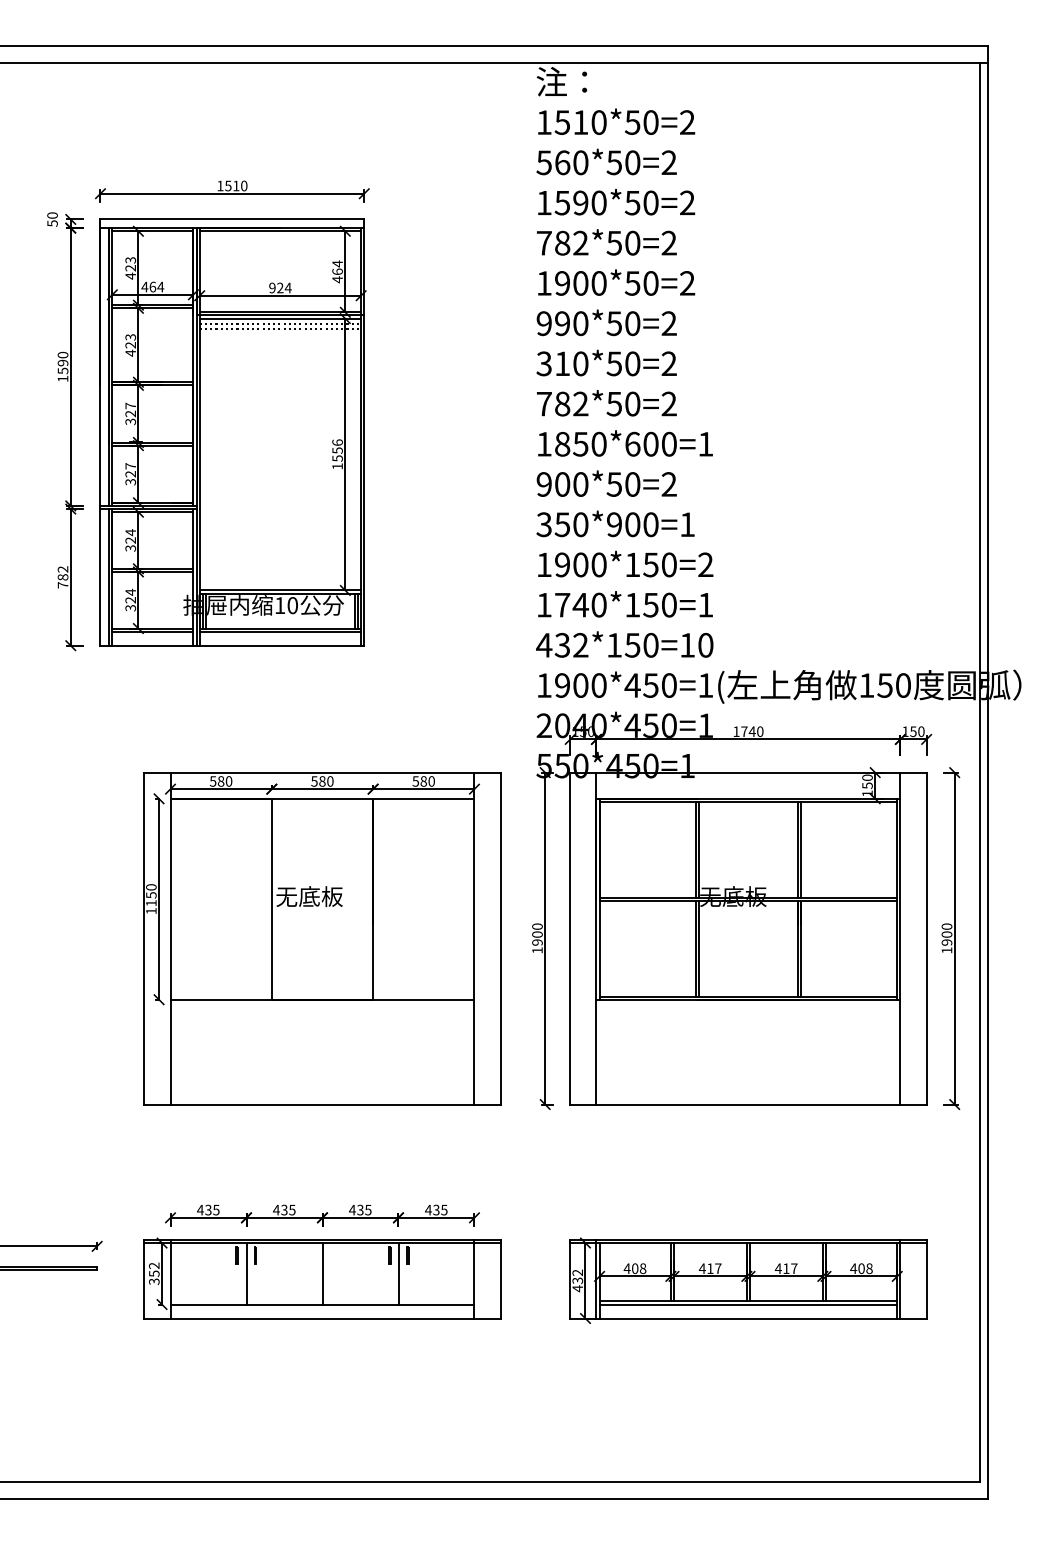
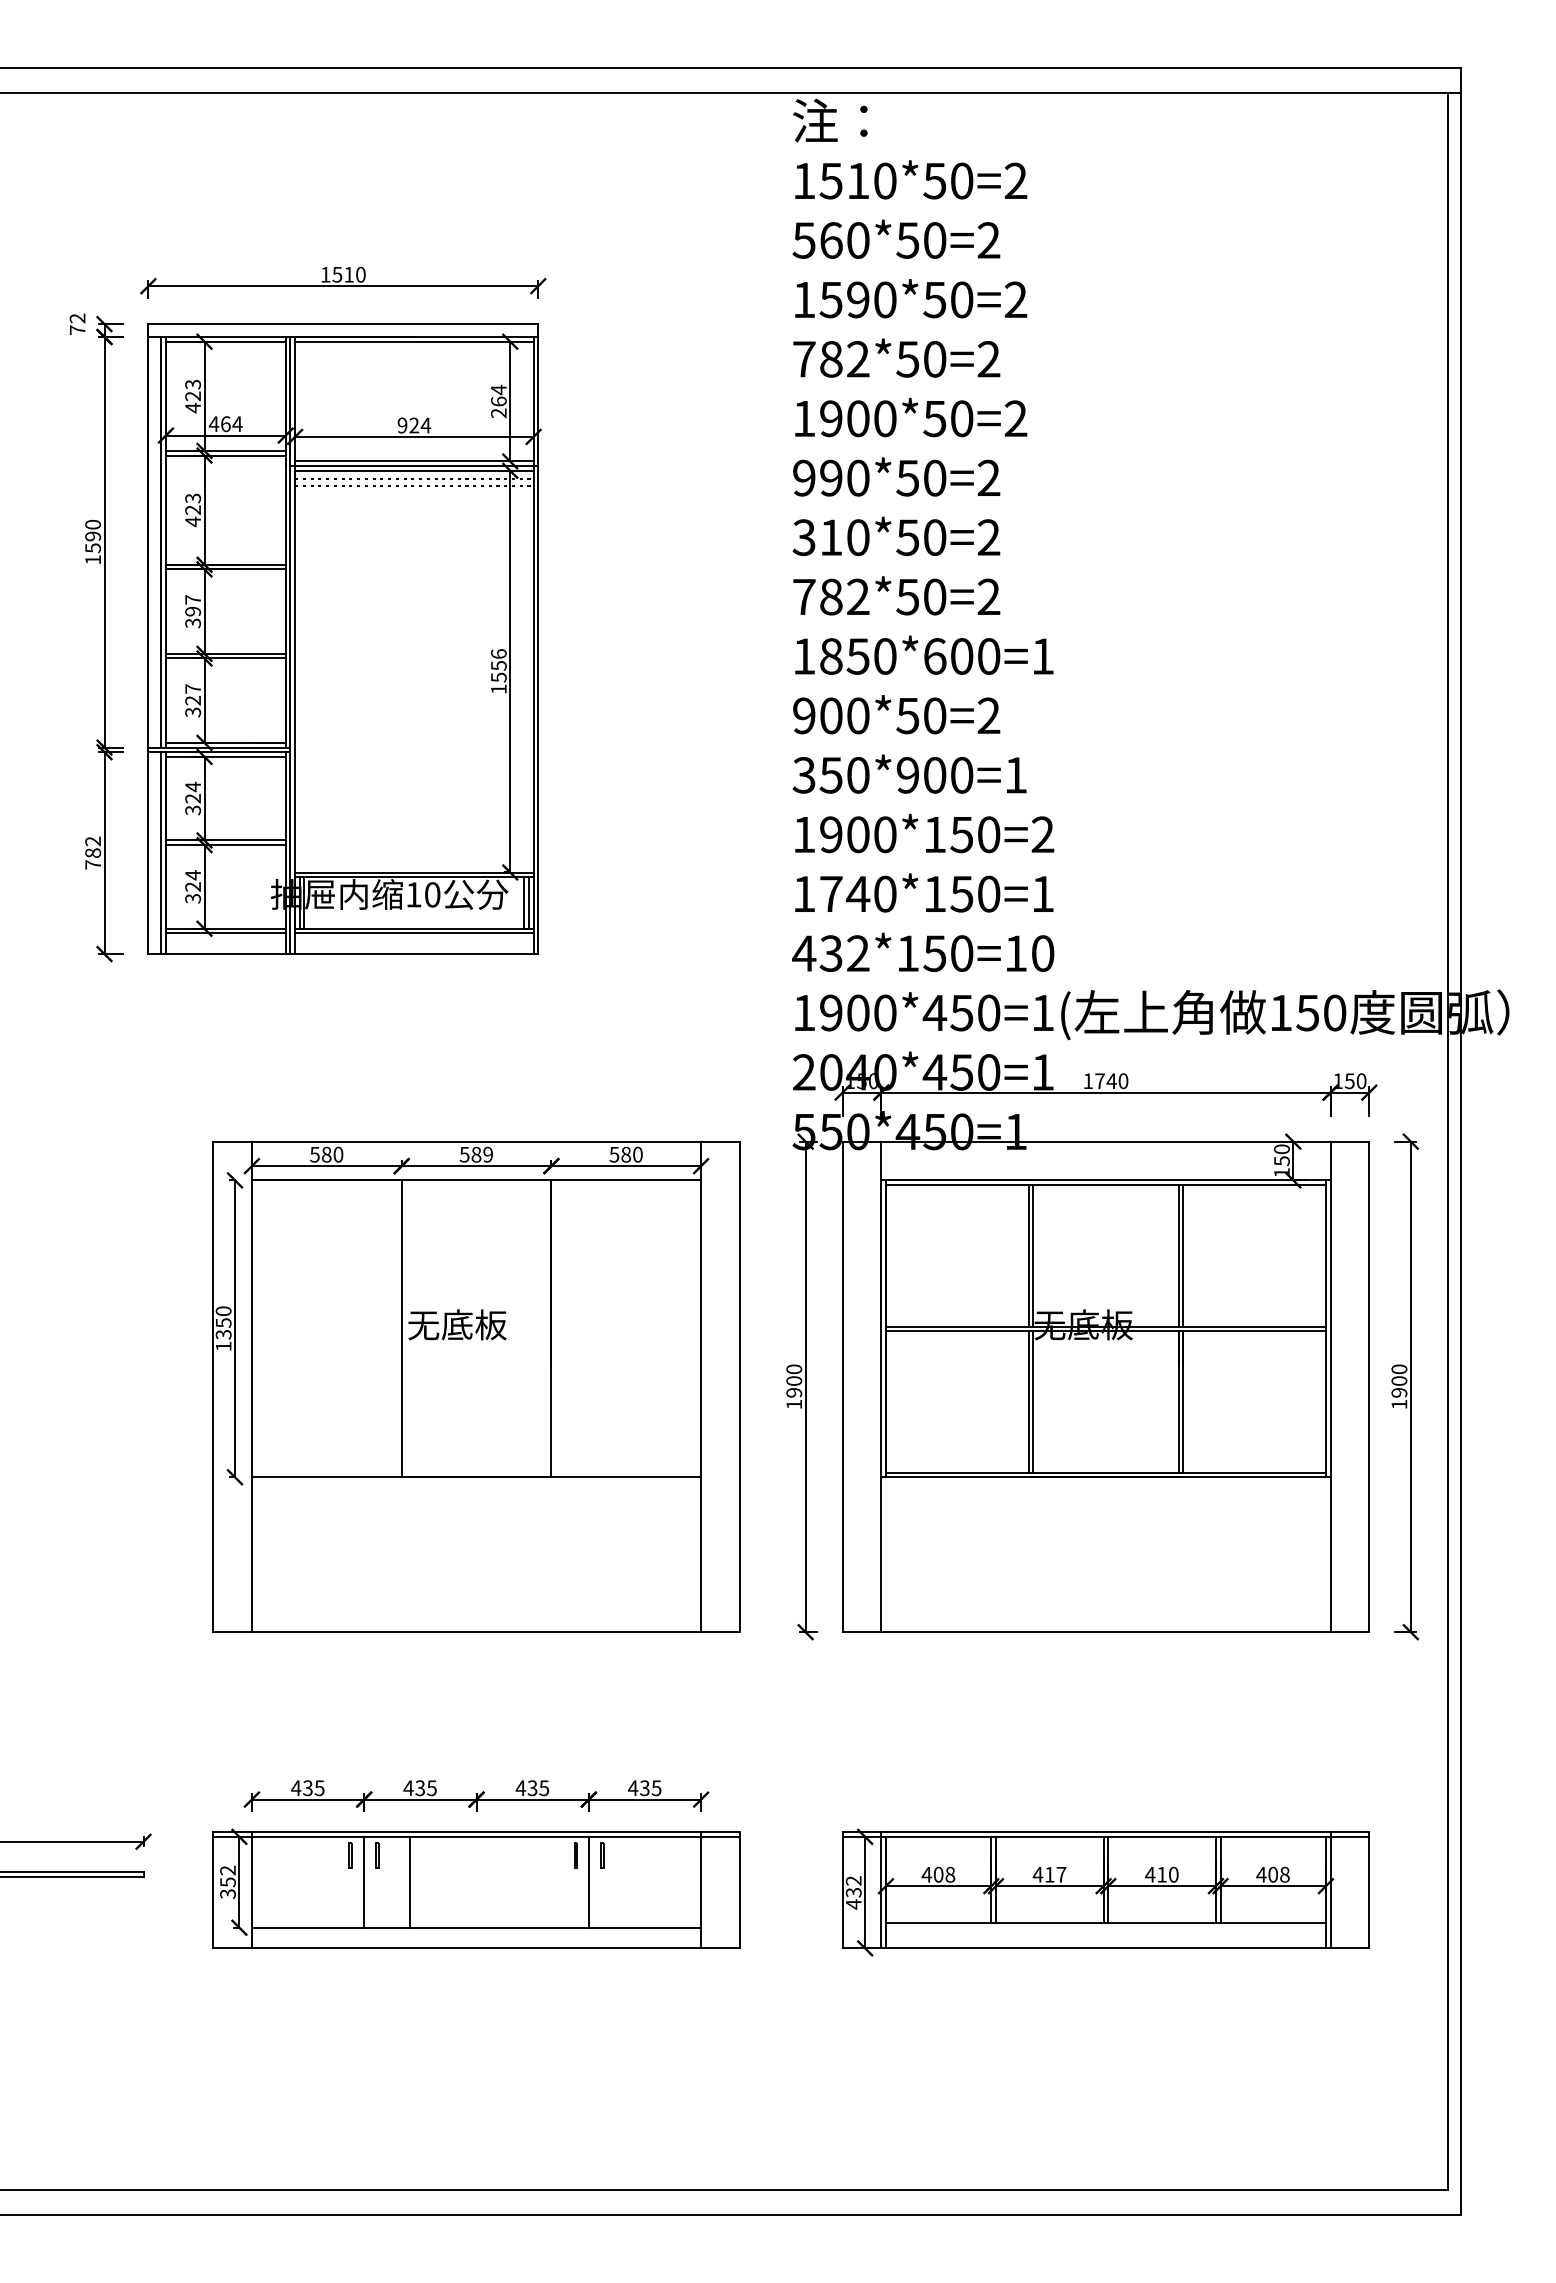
text: (52, 219) -> (77, 324), 50 -> 72
text: (337, 279) -> (498, 412), 464 -> 264
text: (131, 413) -> (194, 610), 327 -> 397
text: (330, 781) -> (488, 1154), 580 -> 589
text: (151, 903) -> (223, 1335), 1150 -> 1350
text: (794, 1268) -> (1174, 1874), 417 -> 410
line: (322, 1273) -> (410, 1881), moved
line: (748, 1304) -> (1106, 1927), removed

